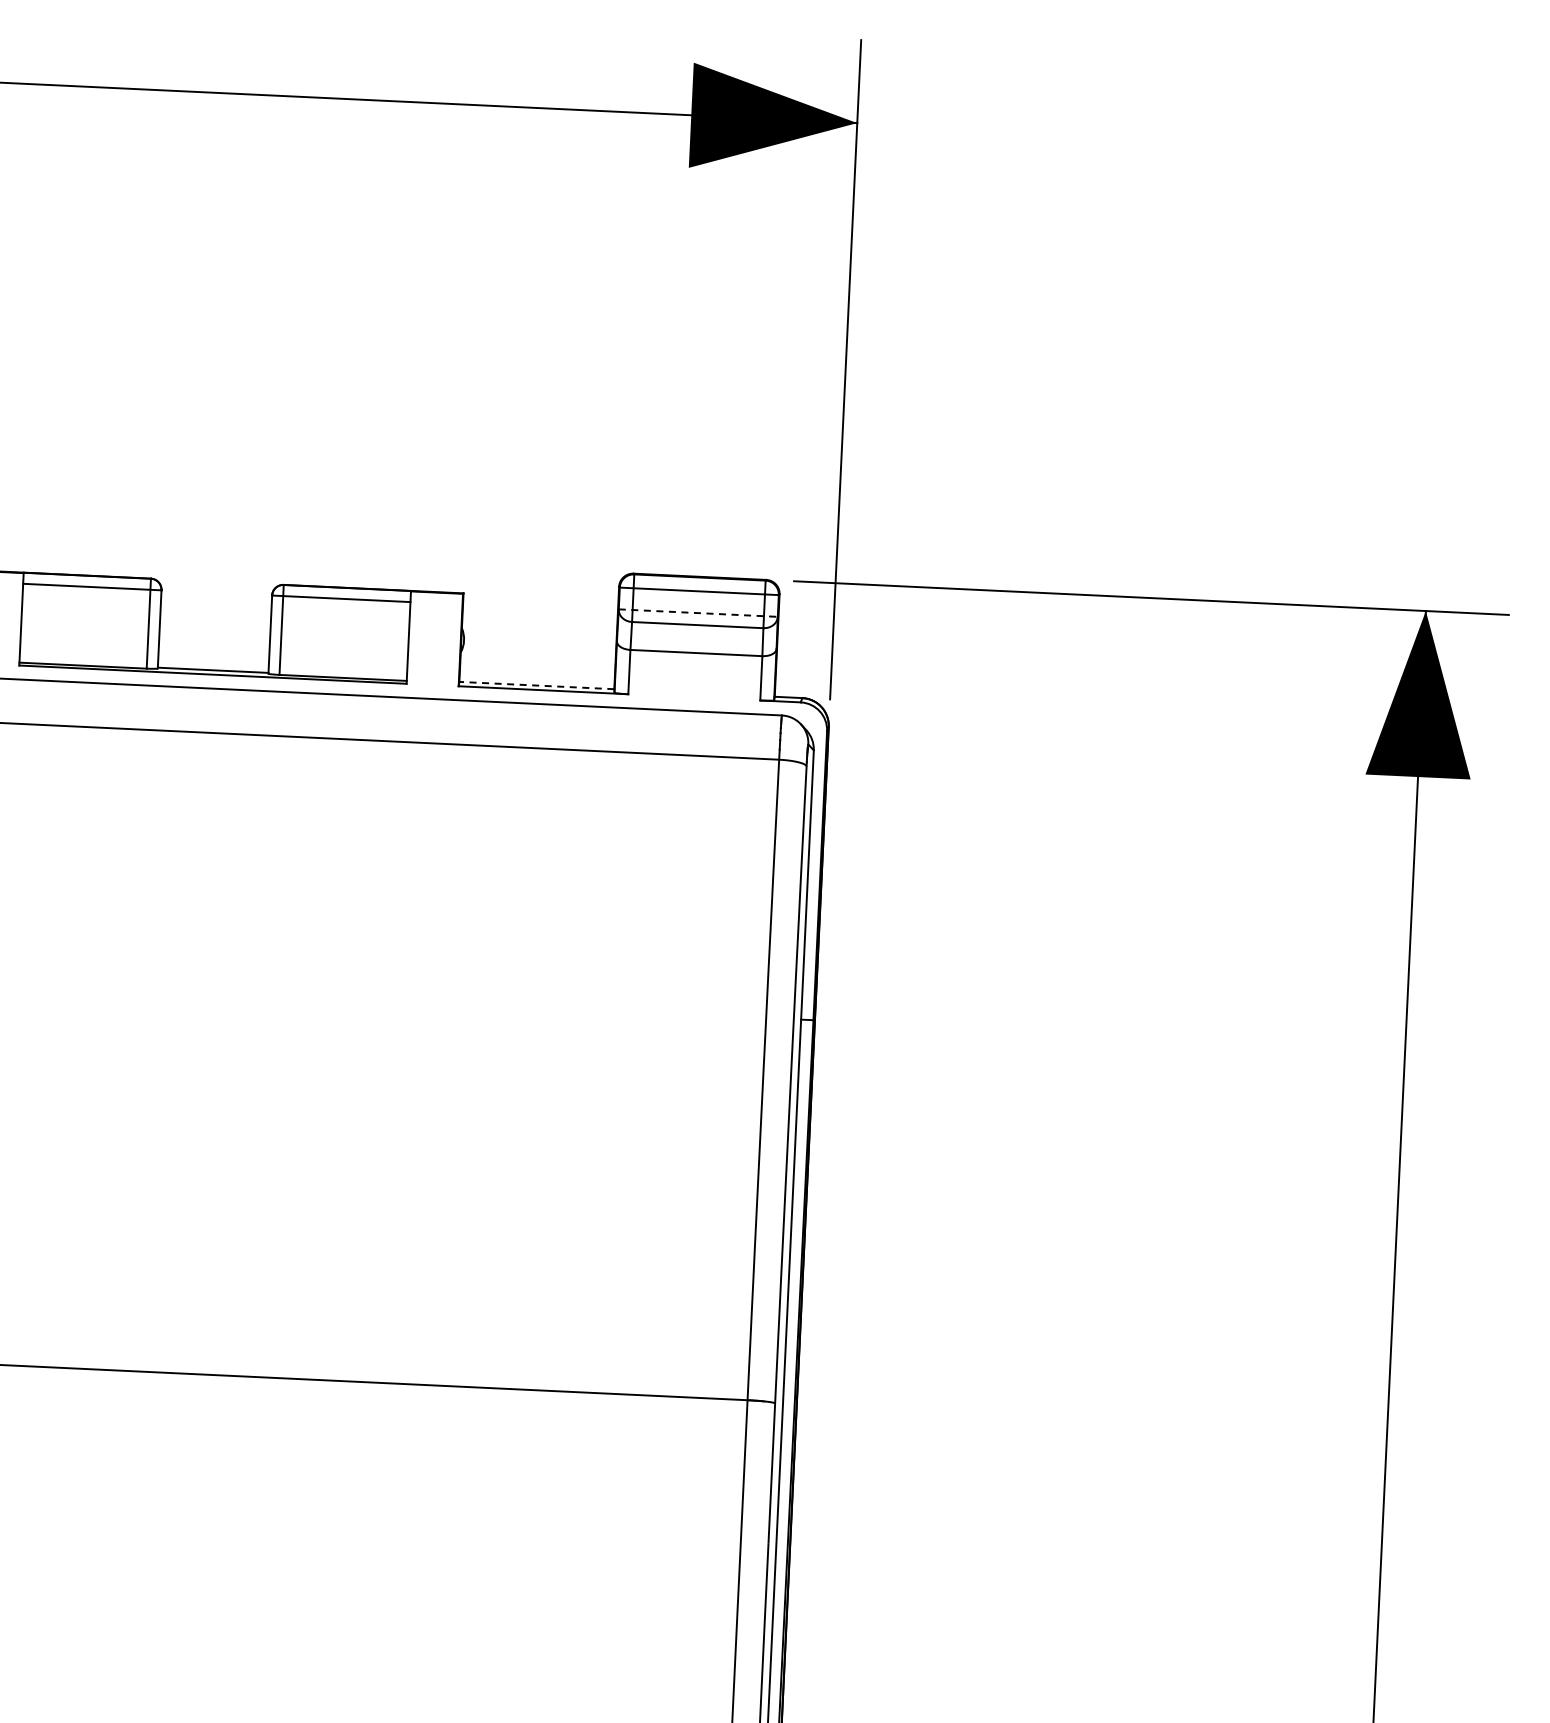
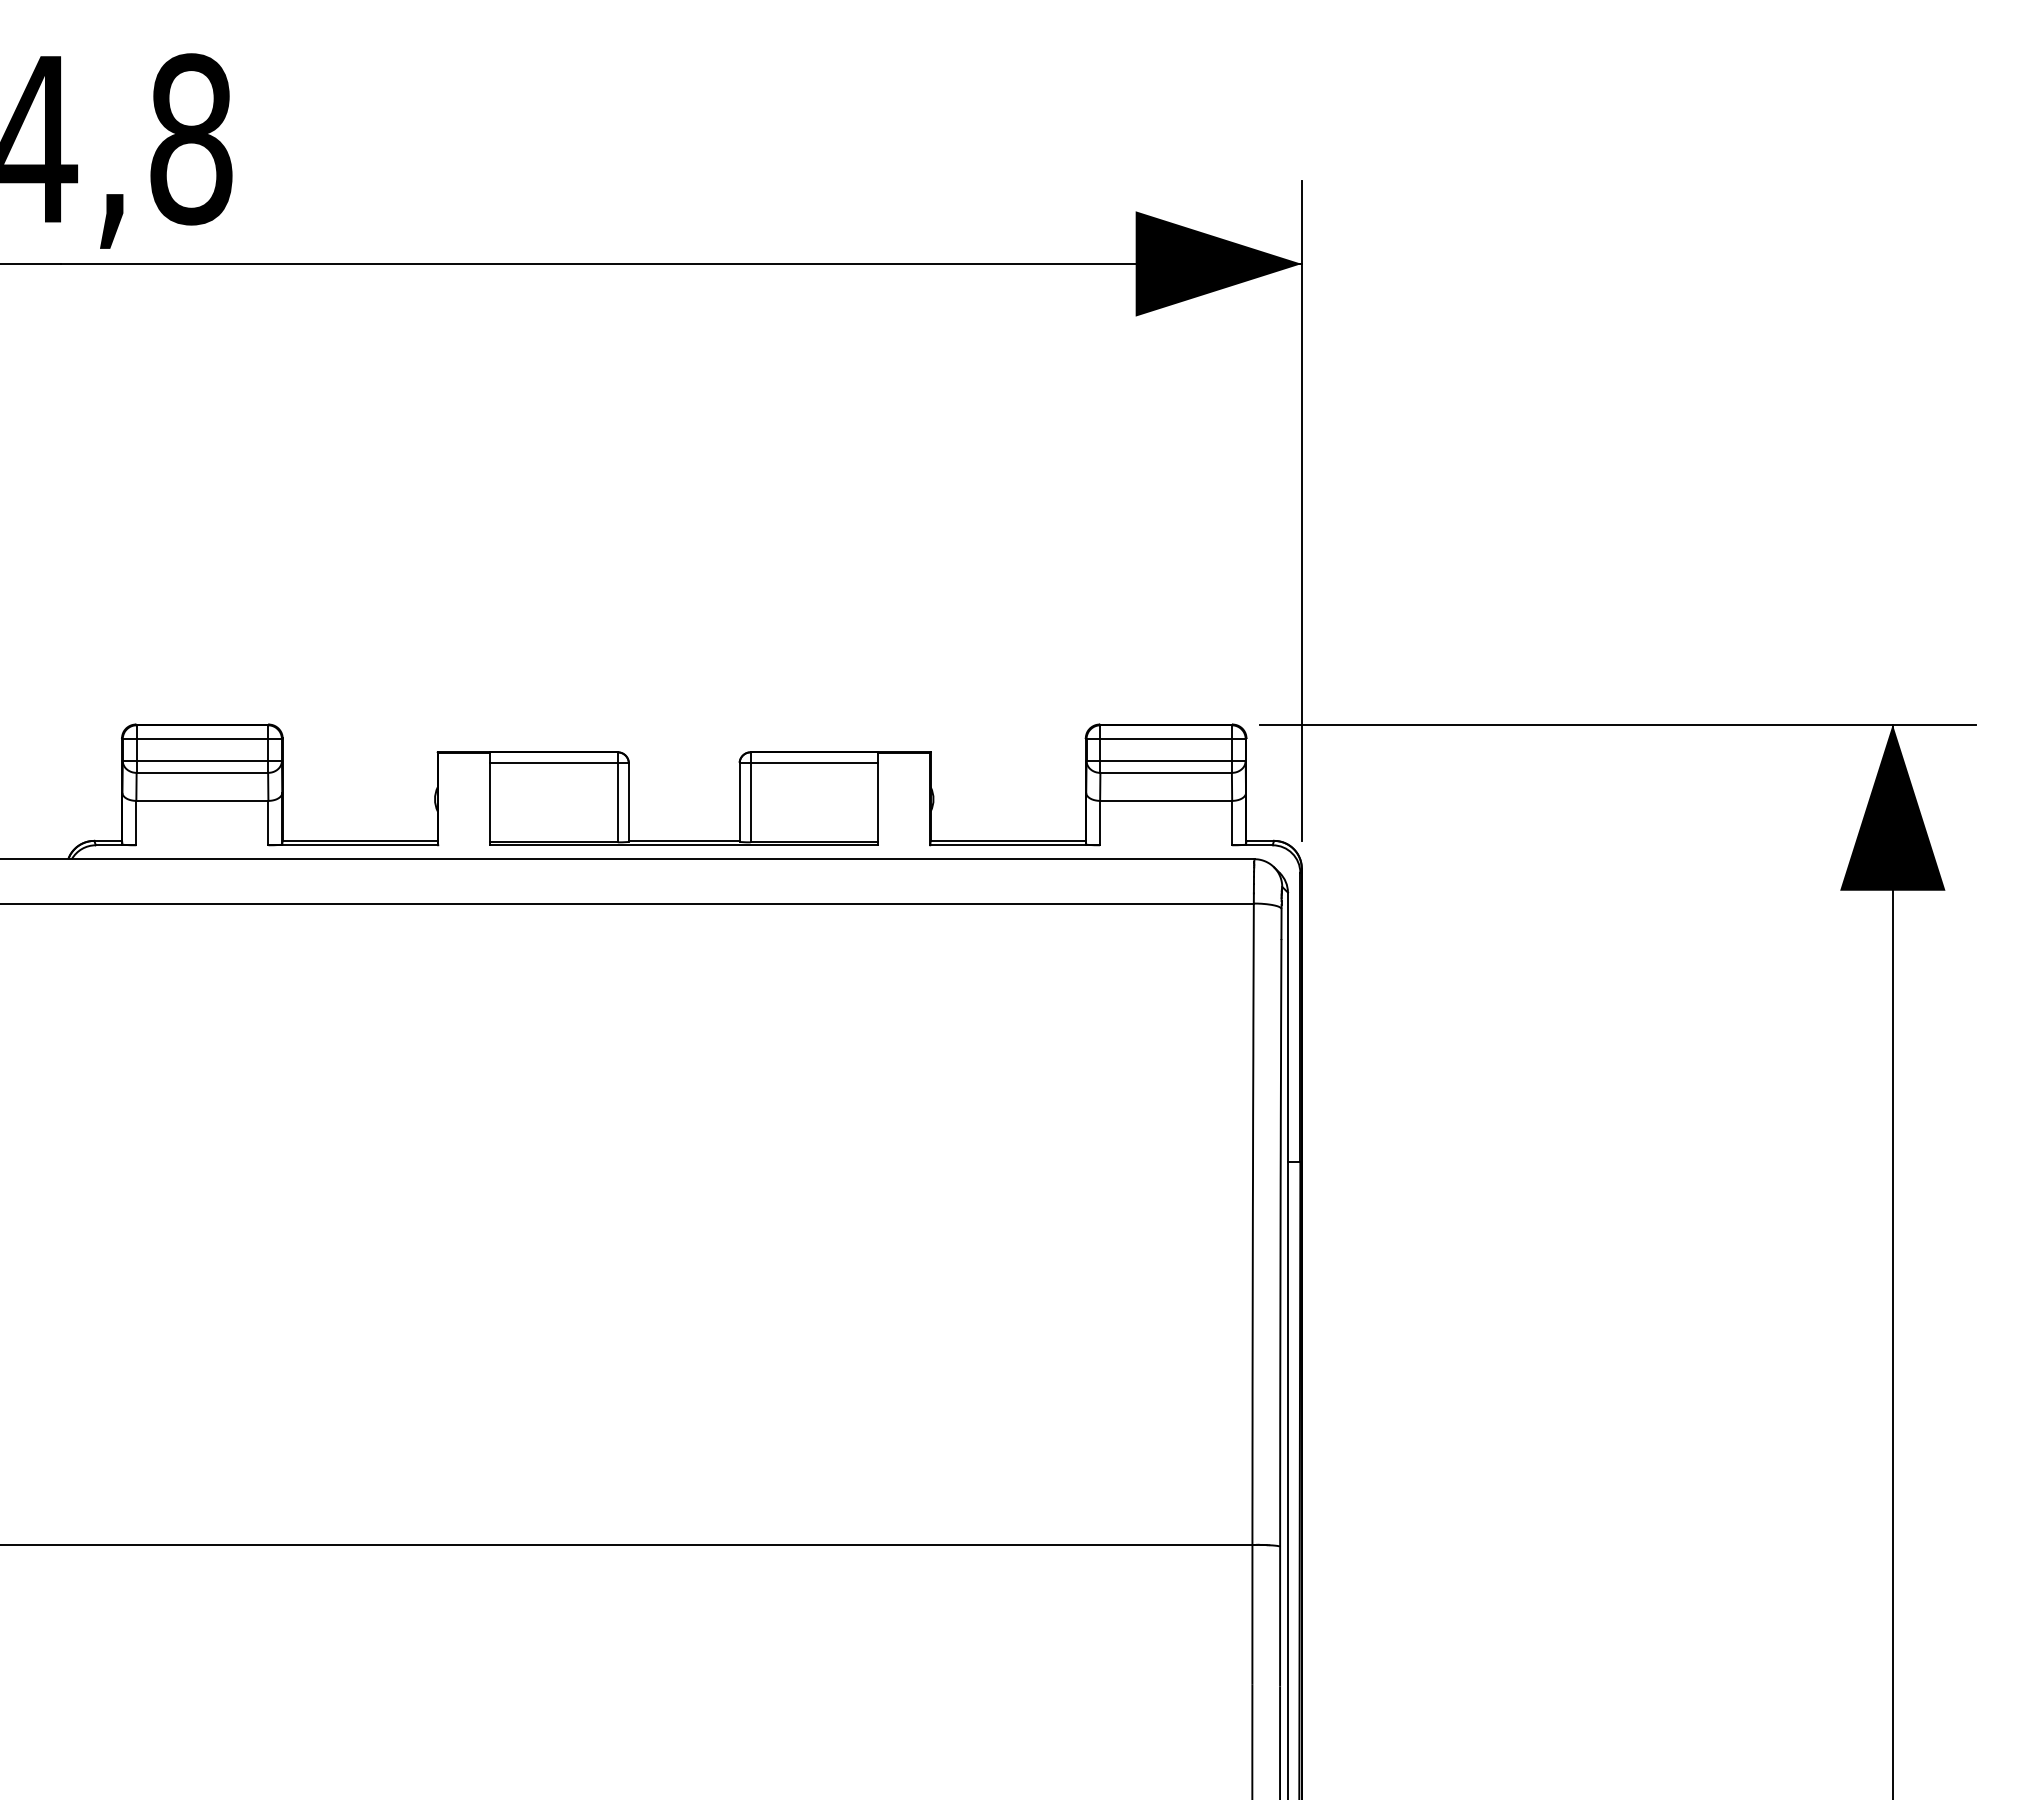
line: (698, 612) -> (1166, 760), dashed -> solid
line: (537, 685) -> (1008, 840), dashed -> solid

